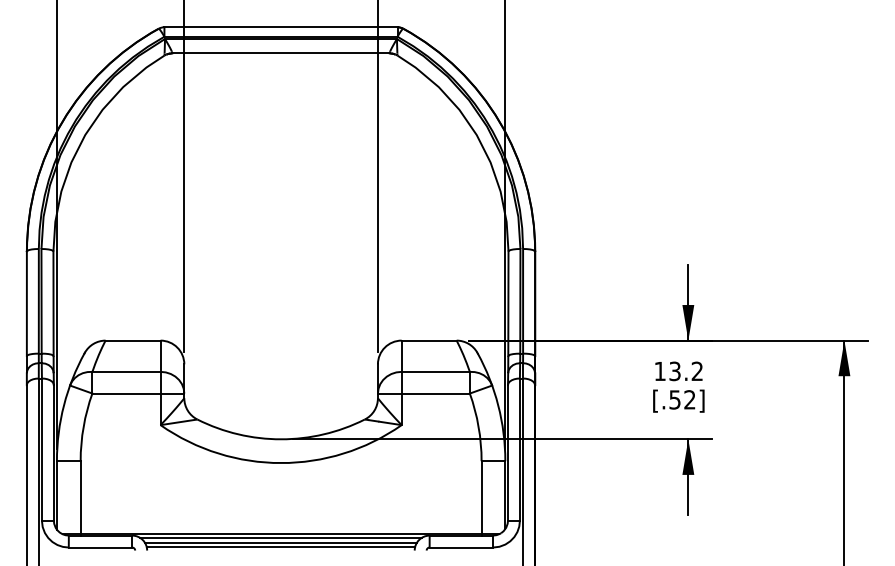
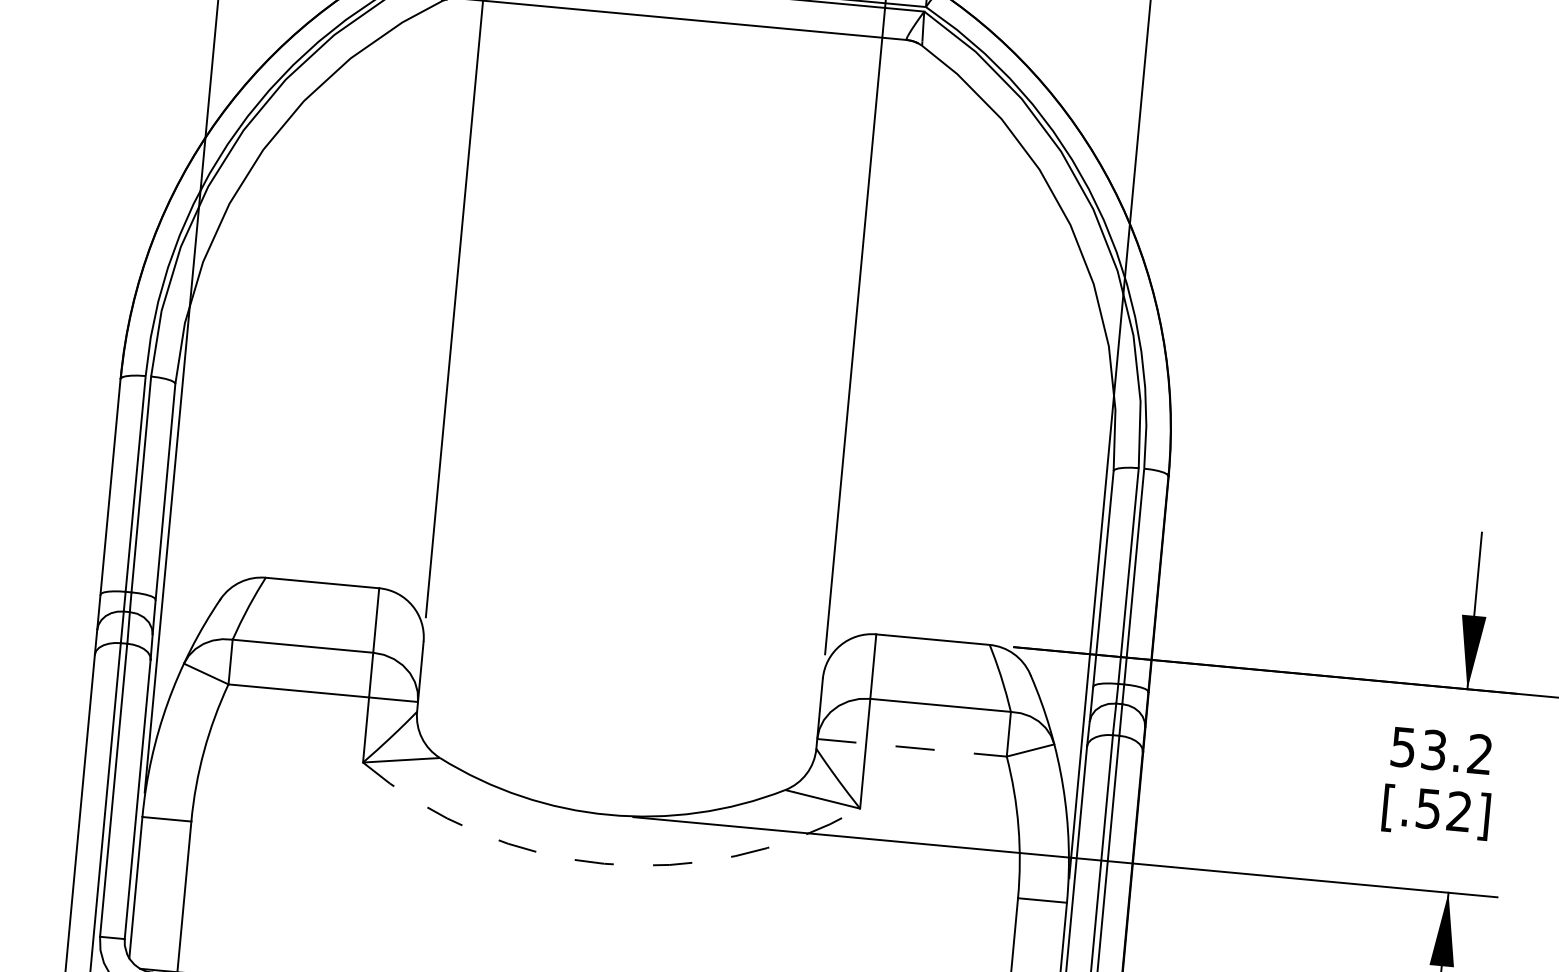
text: (659, 371) -> (1402, 747), 13.2 -> 53.2
line: (423, 393) -> (911, 747), solid -> dashed
arc: (281, 463) -> (605, 864), solid -> dashed

